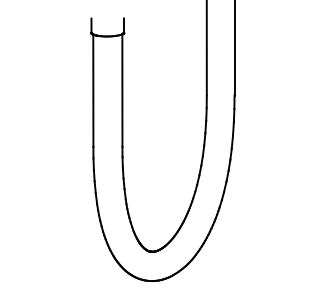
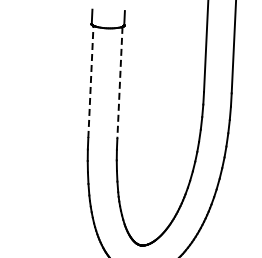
line: (93, 90) -> (91, 81), solid -> dashed
line: (122, 91) -> (119, 83), solid -> dashed

